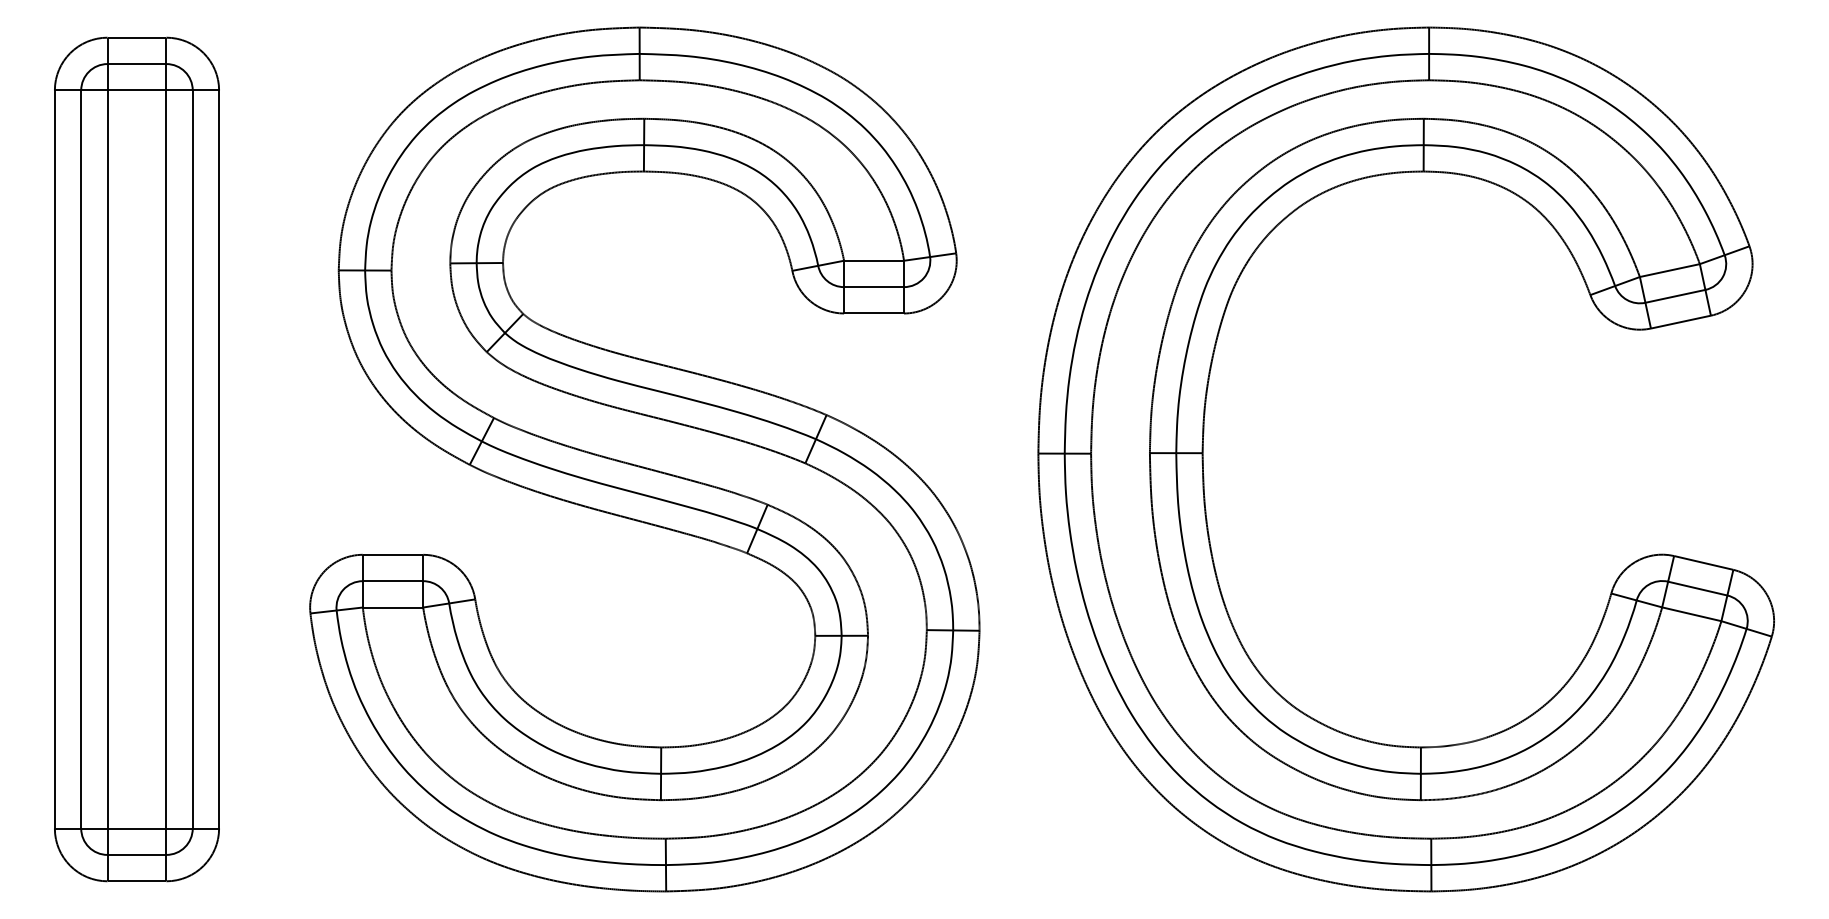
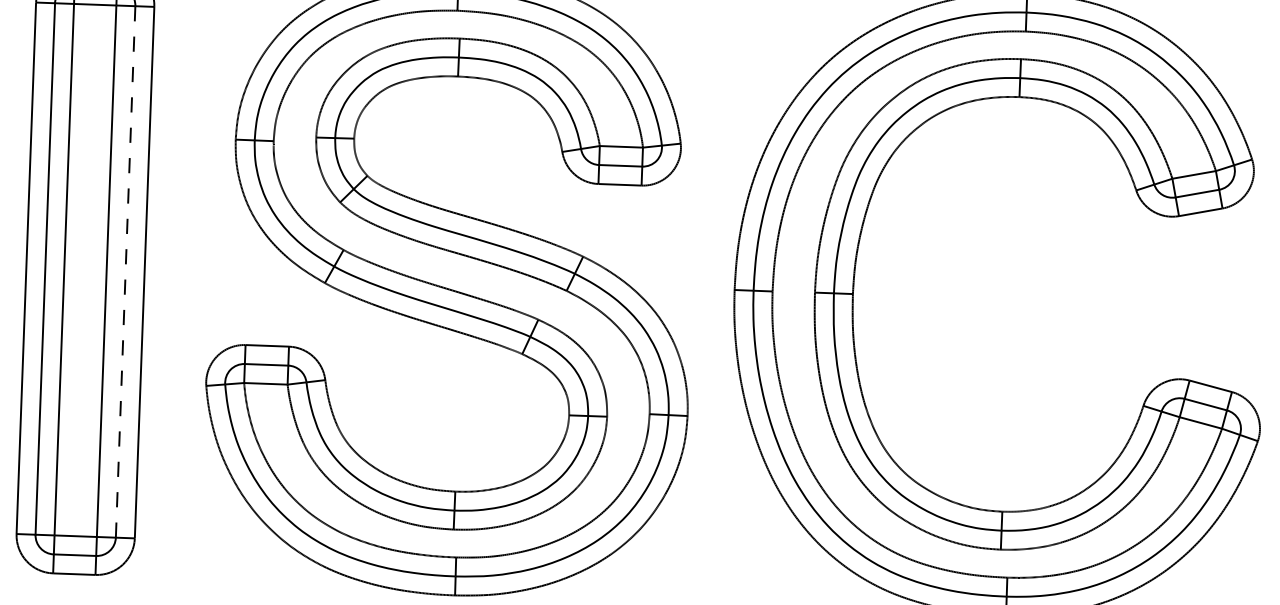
line: (192, 460) -> (125, 272), solid -> dashed

